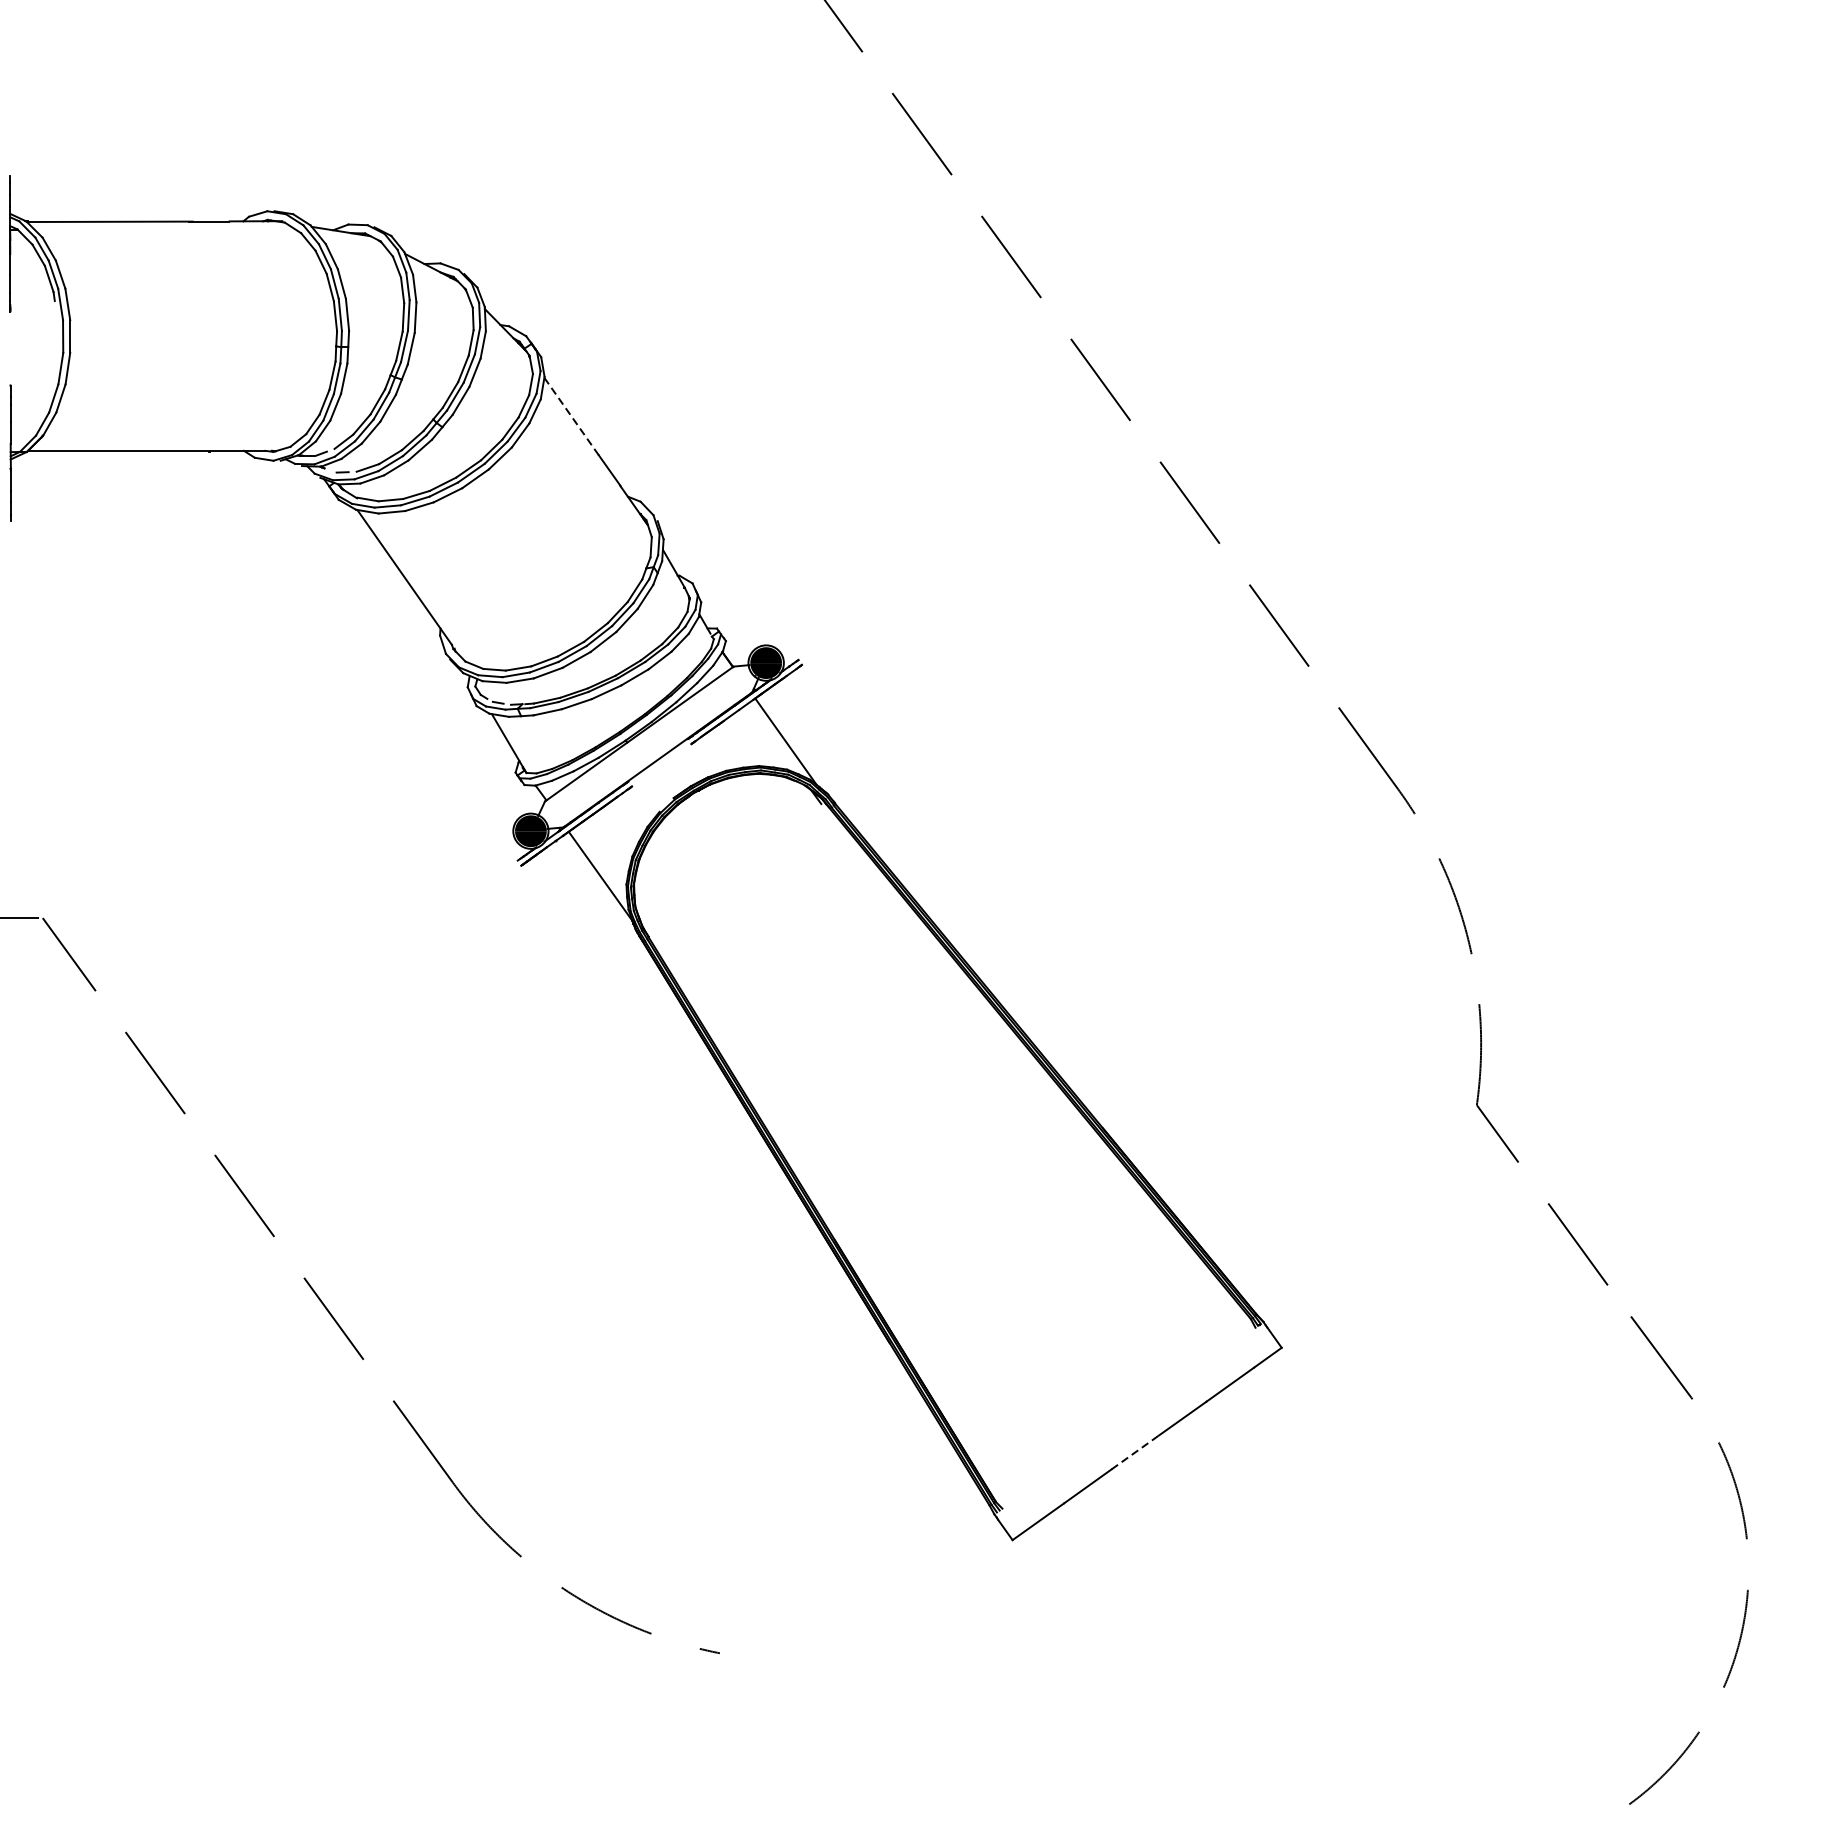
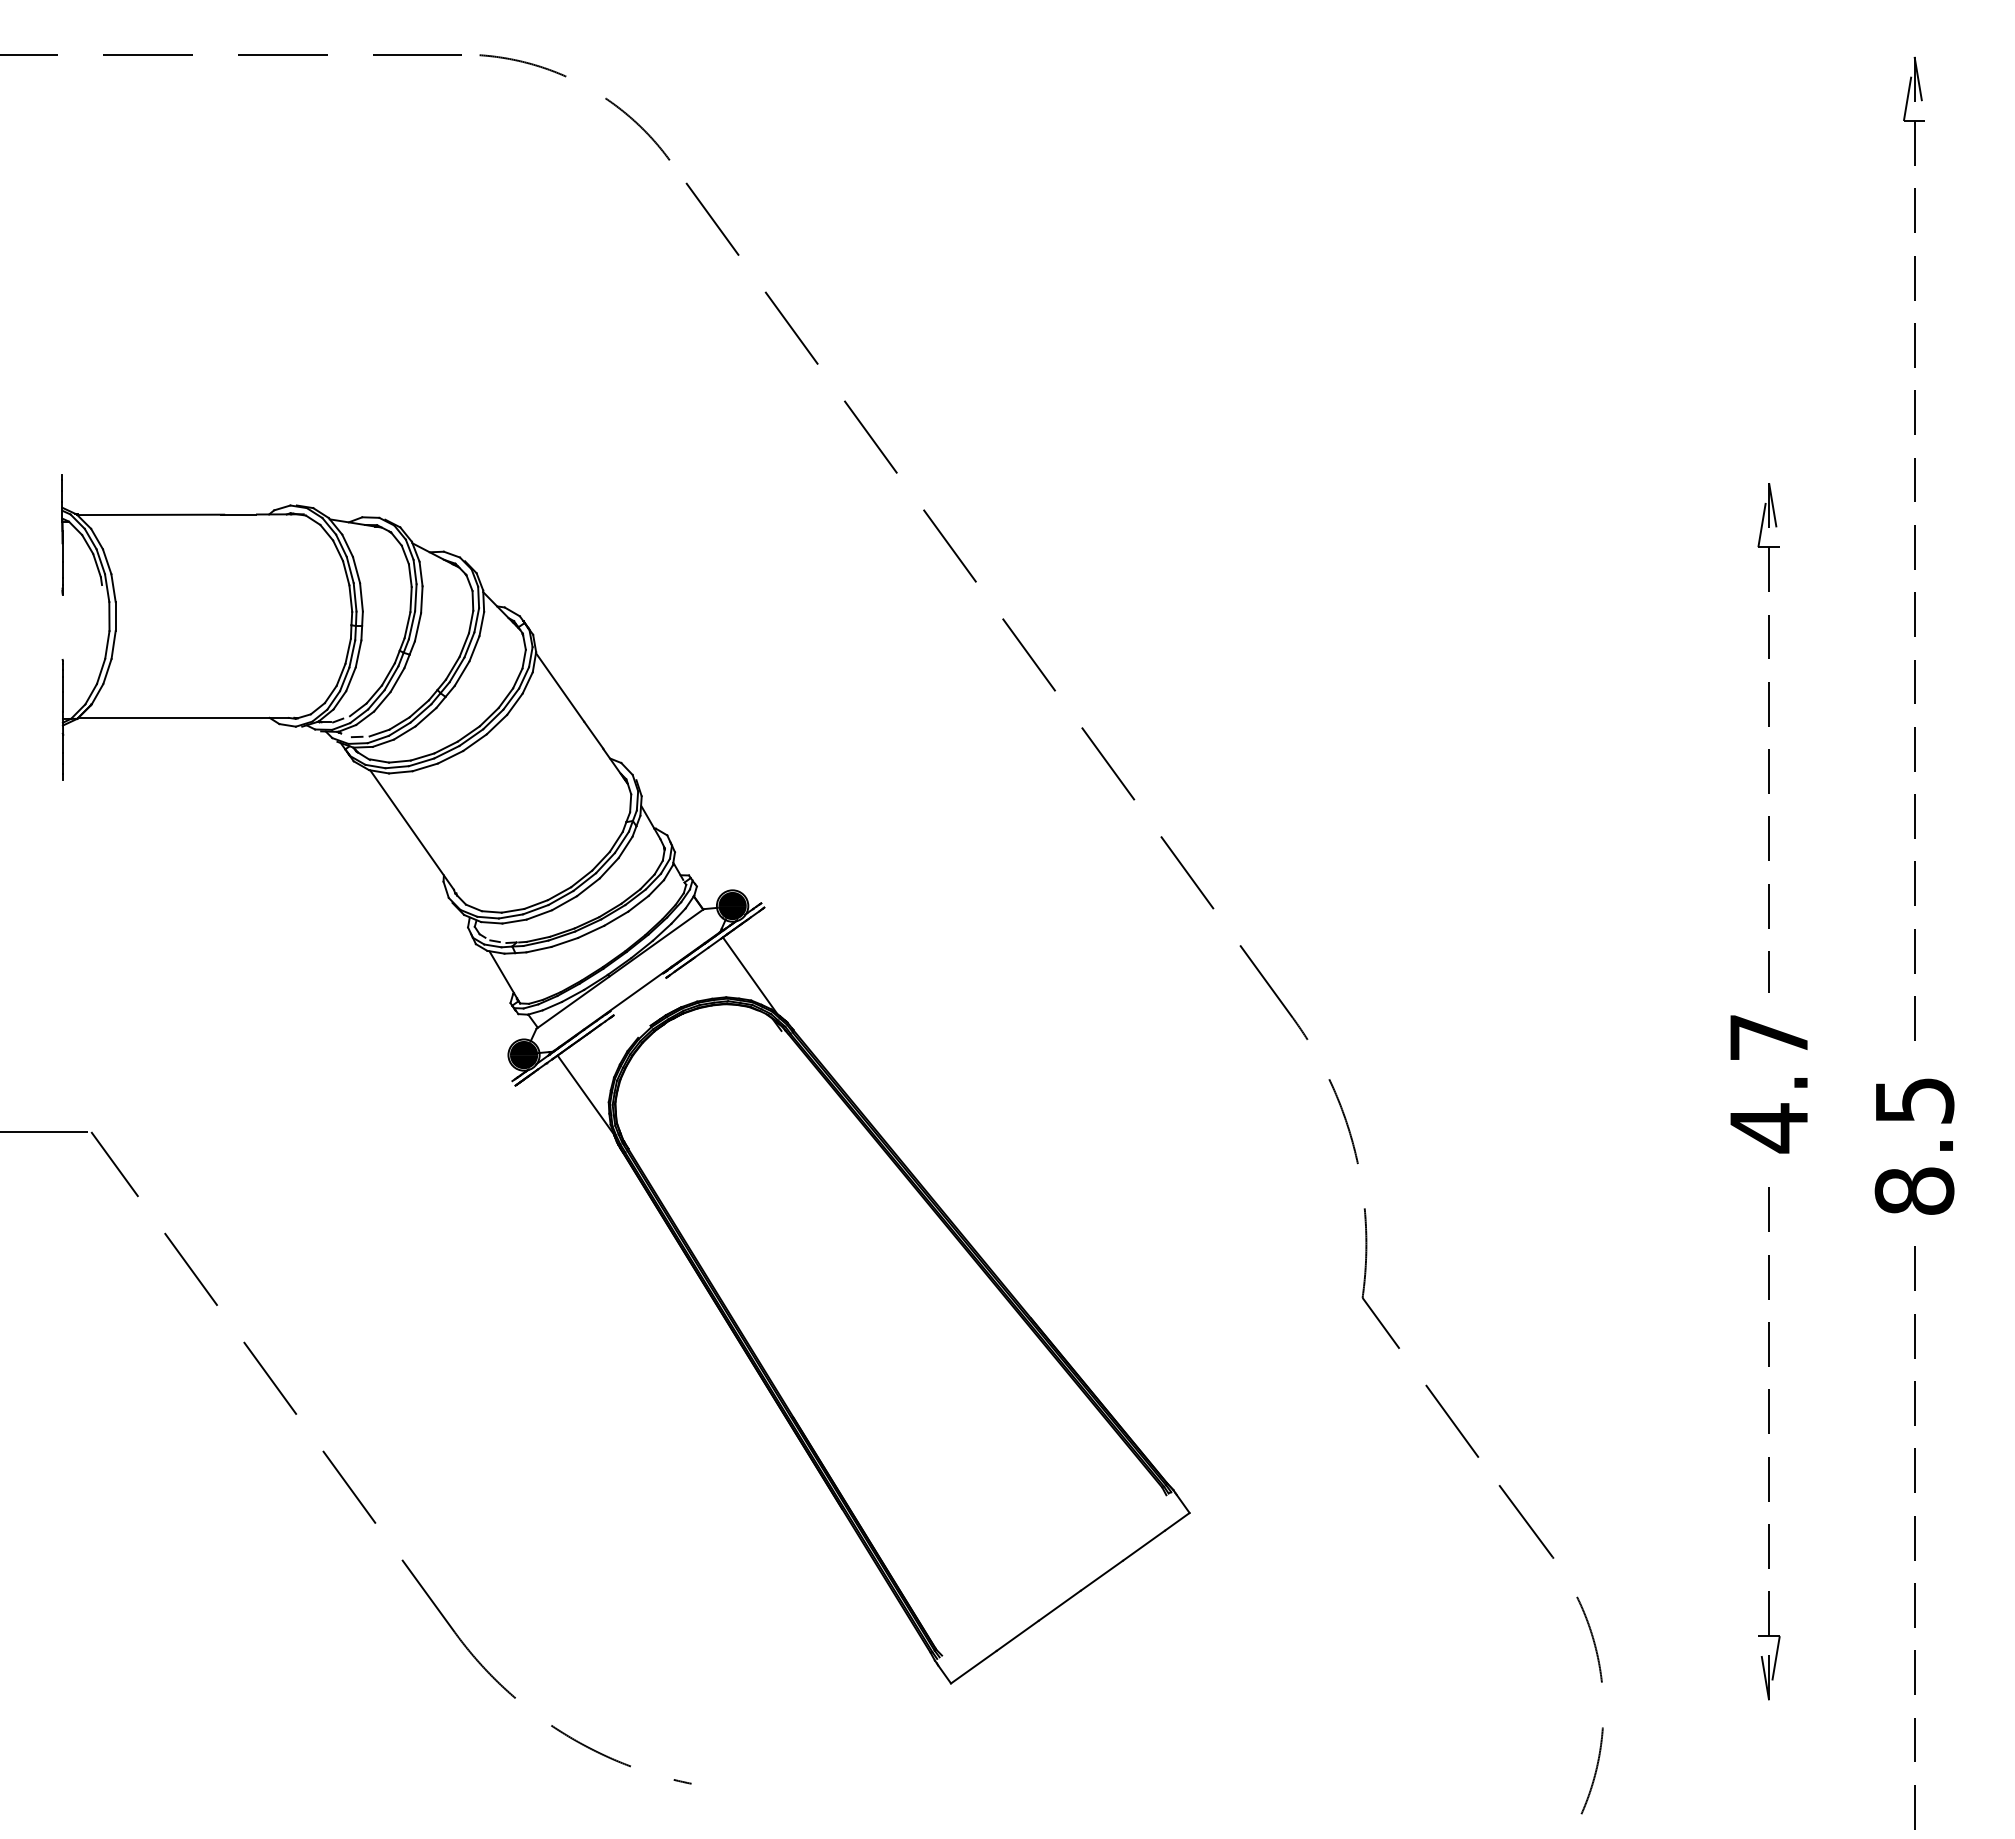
line: (572, 416) -> (560, 687), dashed -> solid
line: (1134, 1452) -> (1059, 1605), dashed -> solid

